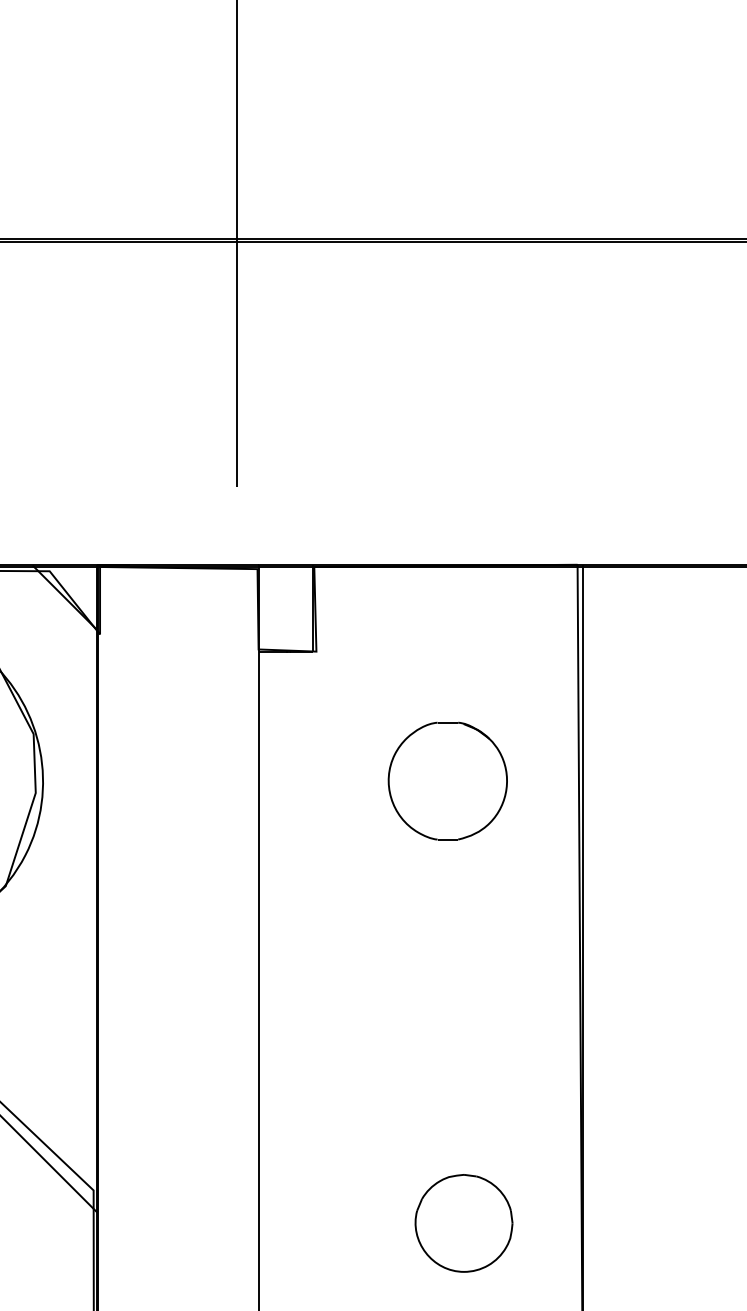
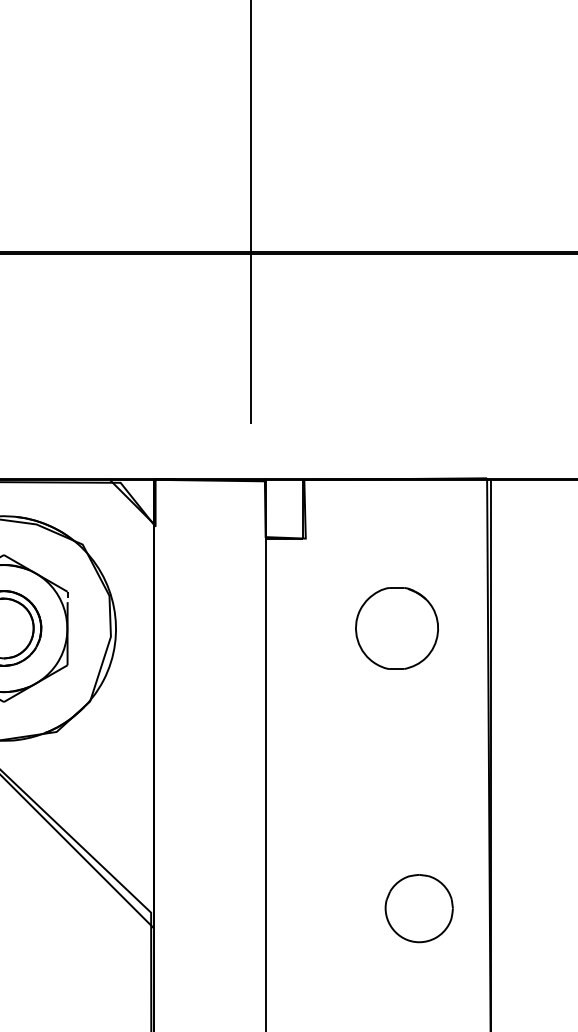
part: (462, 1223) -> (418, 908), moved

